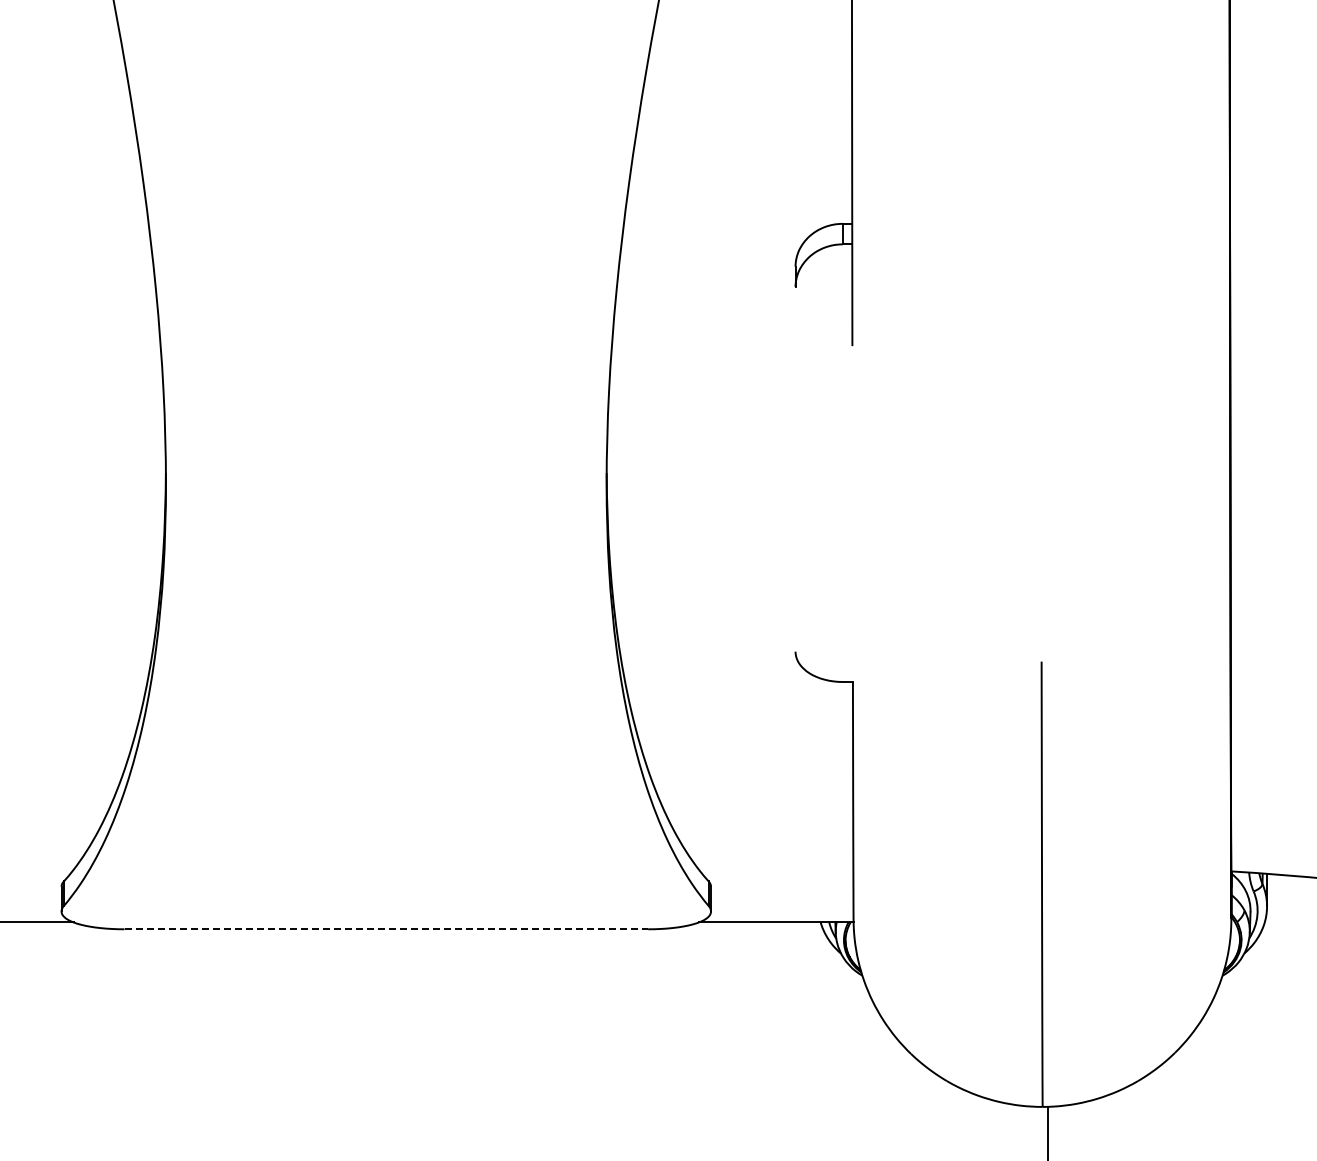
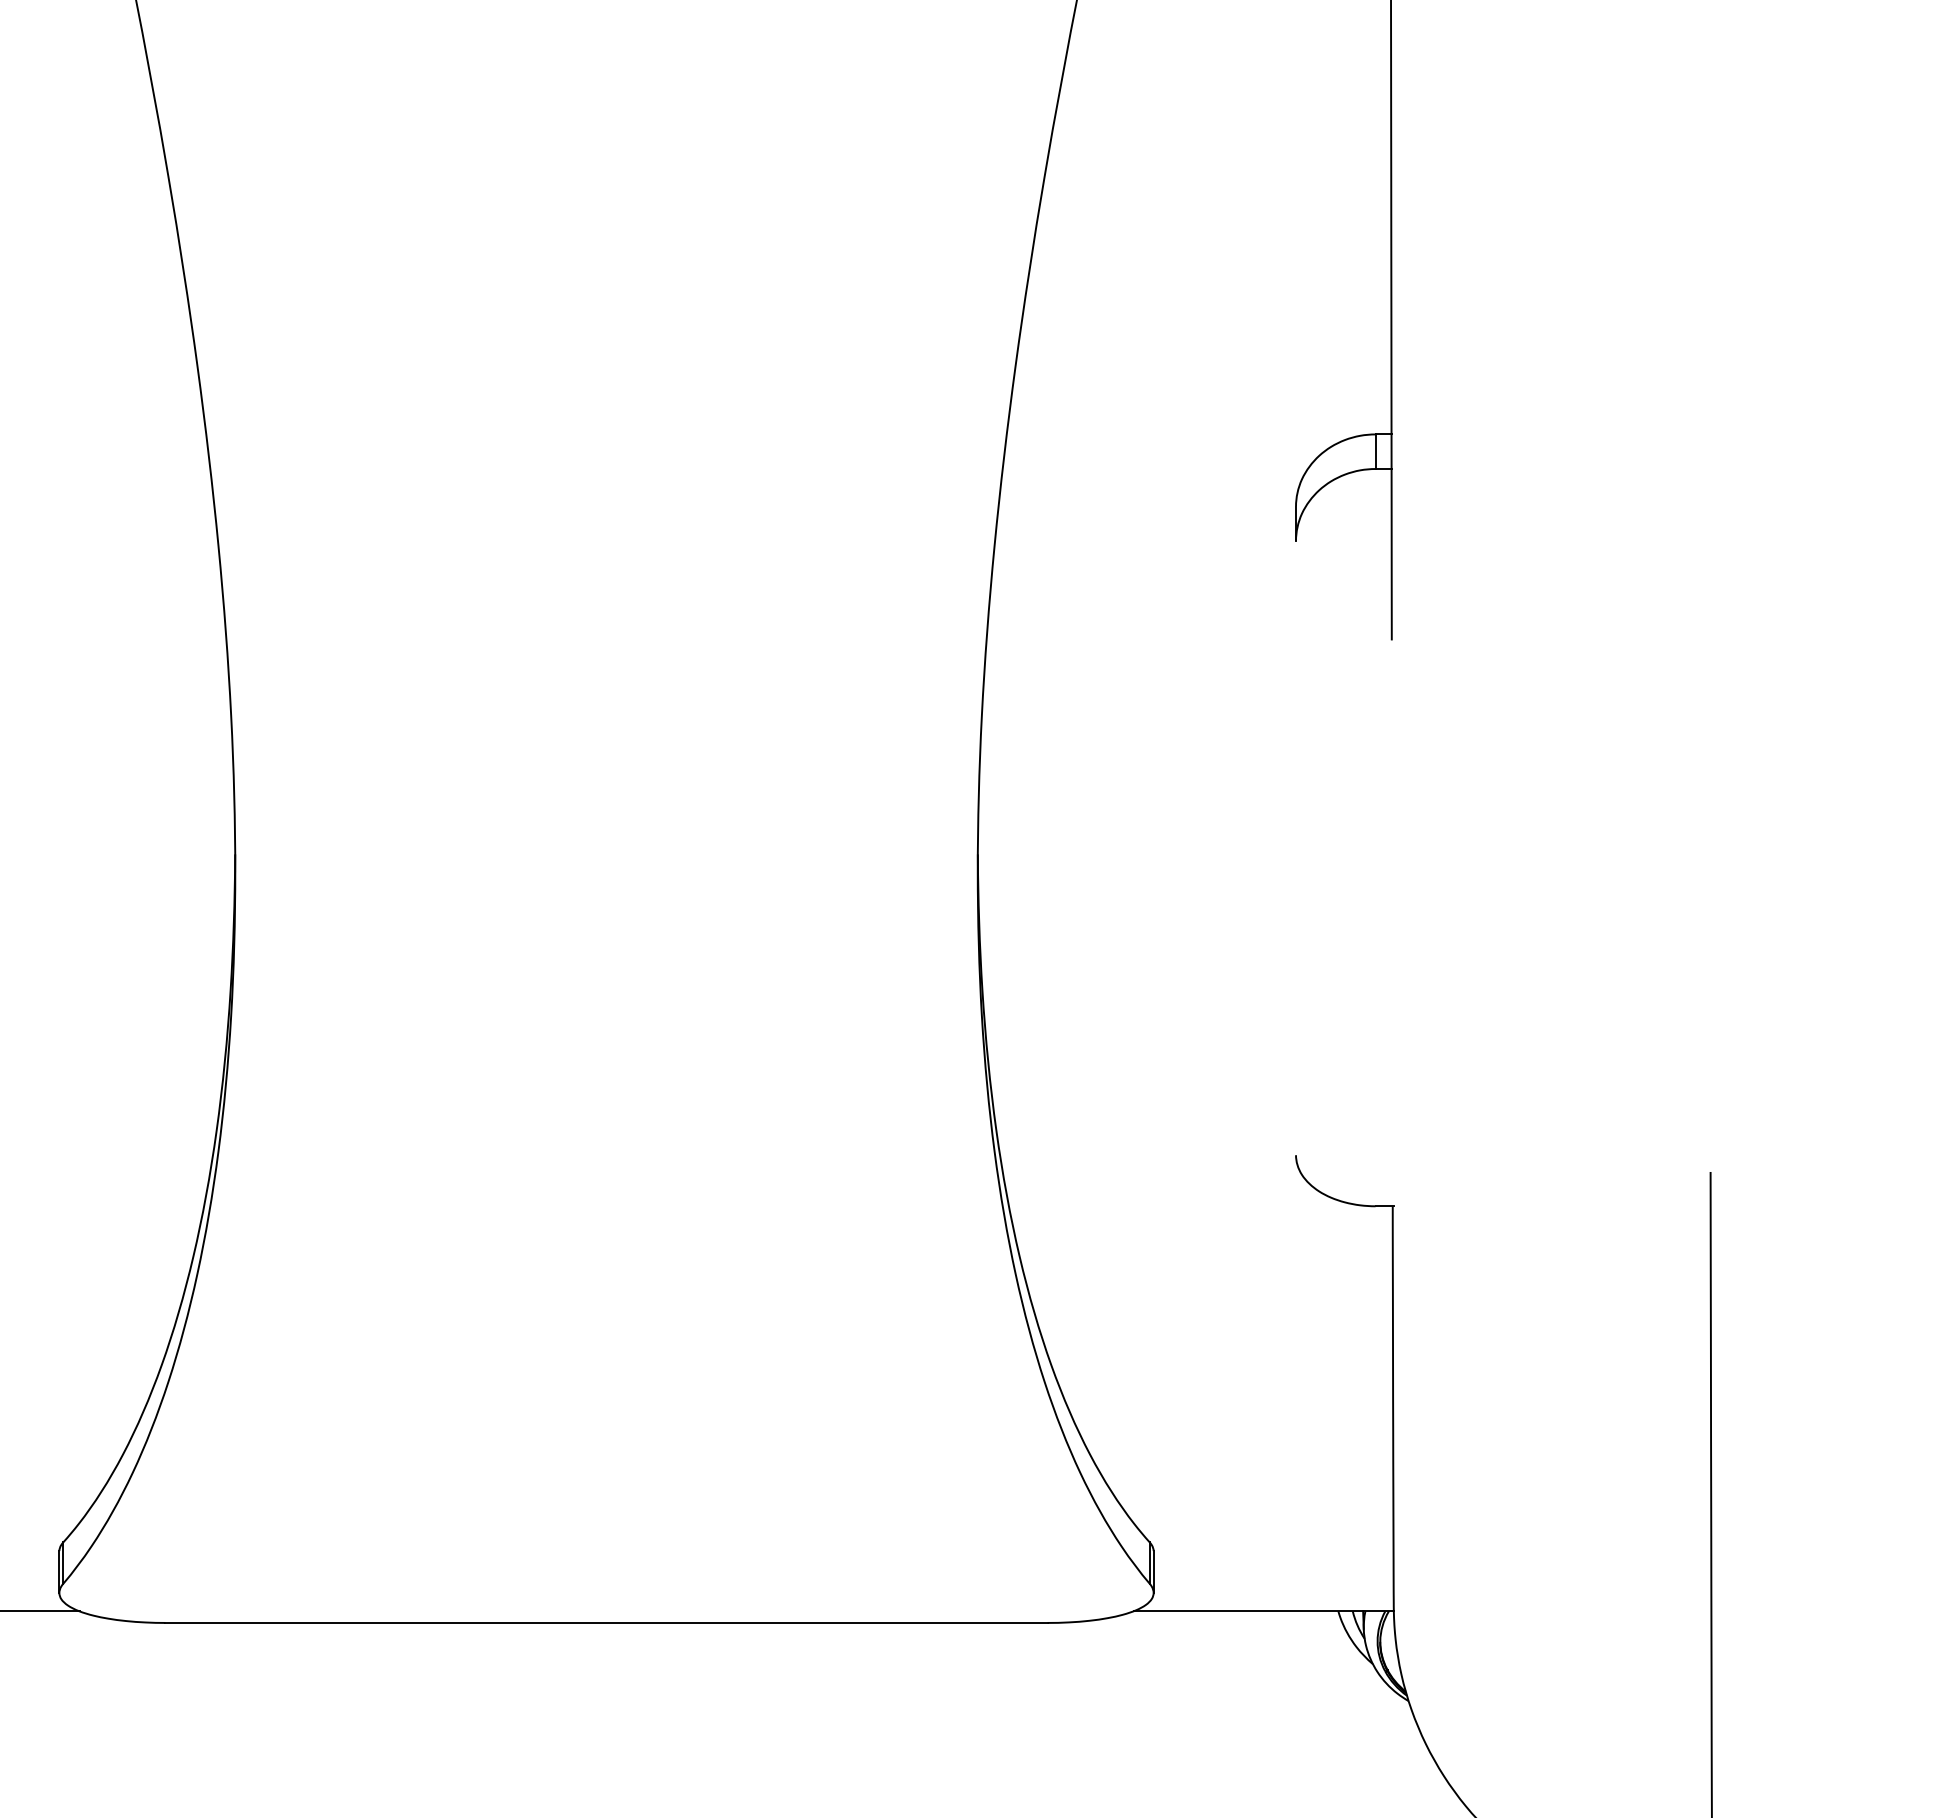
line: (386, 929) -> (606, 1623), dashed -> solid

